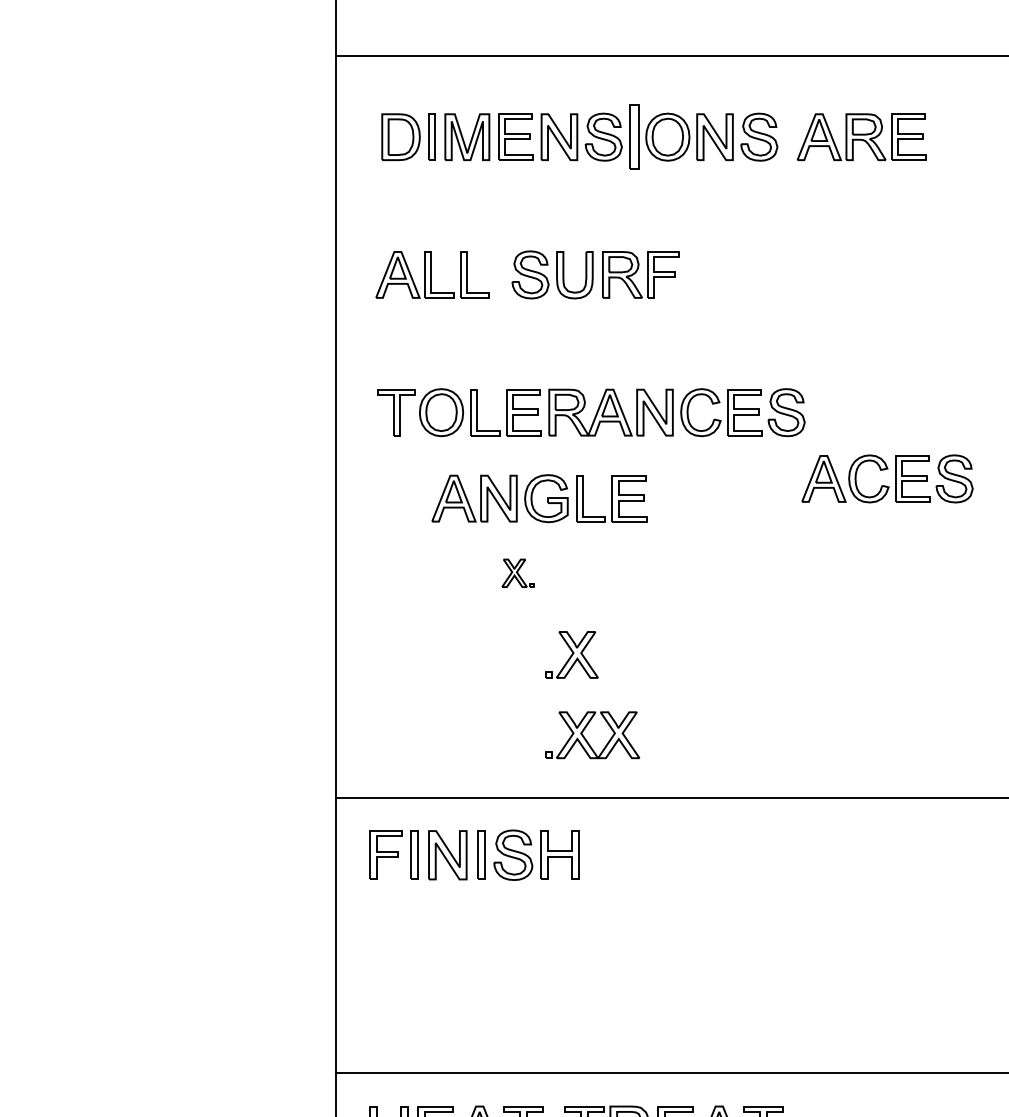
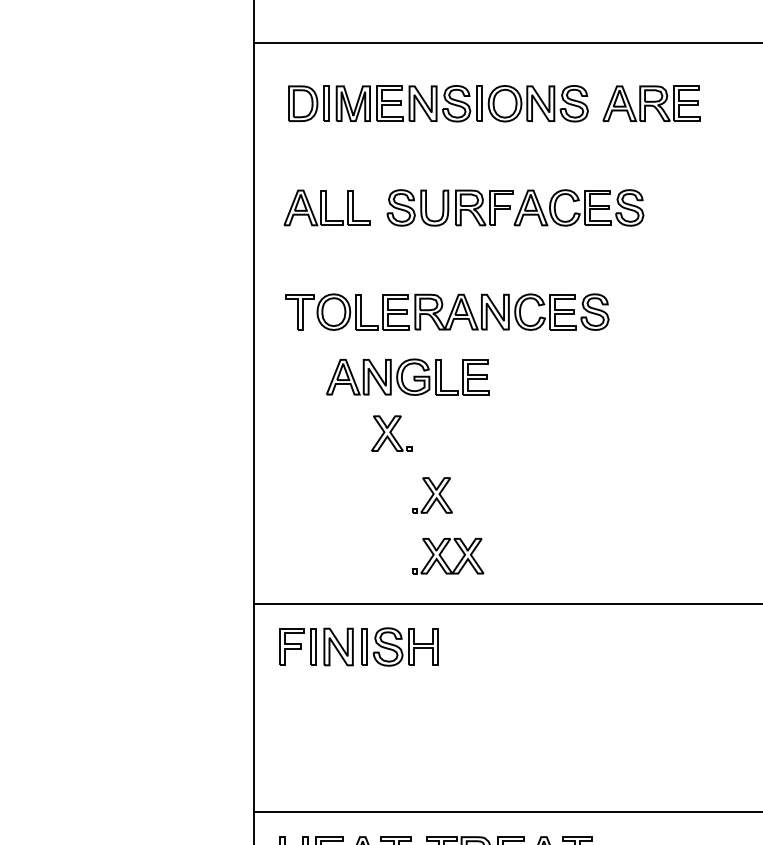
part: (633, 136) -> (479, 103), size x0.71
part: (886, 485) -> (578, 212), moved
part: (517, 573) -> (391, 433), size x1.67

